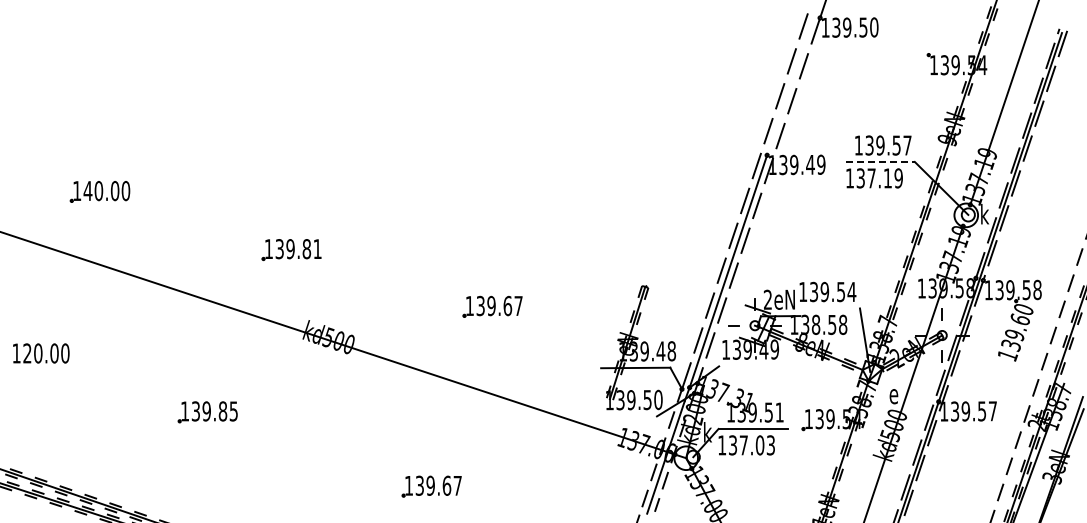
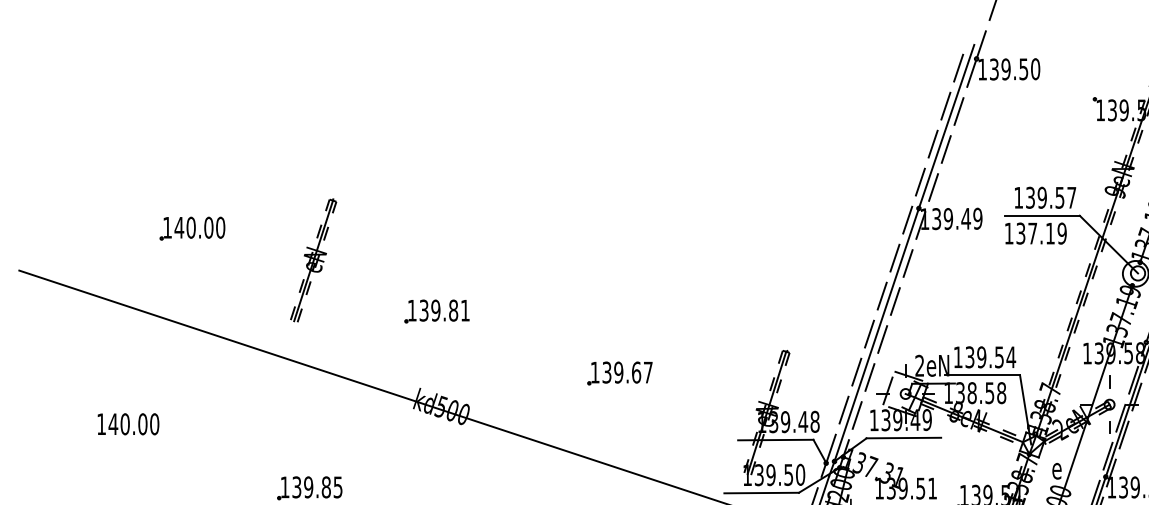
line: (792, 80) -> (946, 126), added
line: (881, 161) -> (1043, 215), dashed -> solid
part: (99, 191) -> (191, 228), moved
part: (210, 202) -> (312, 259), added
part: (291, 249) -> (436, 311), moved
line: (824, 308) -> (981, 375), added
line: (739, 320) -> (888, 388), added
text: (27, 353) -> (113, 424), 120.00 -> 140.00
line: (753, 365) -> (904, 437), added
line: (622, 416) -> (761, 492), added

